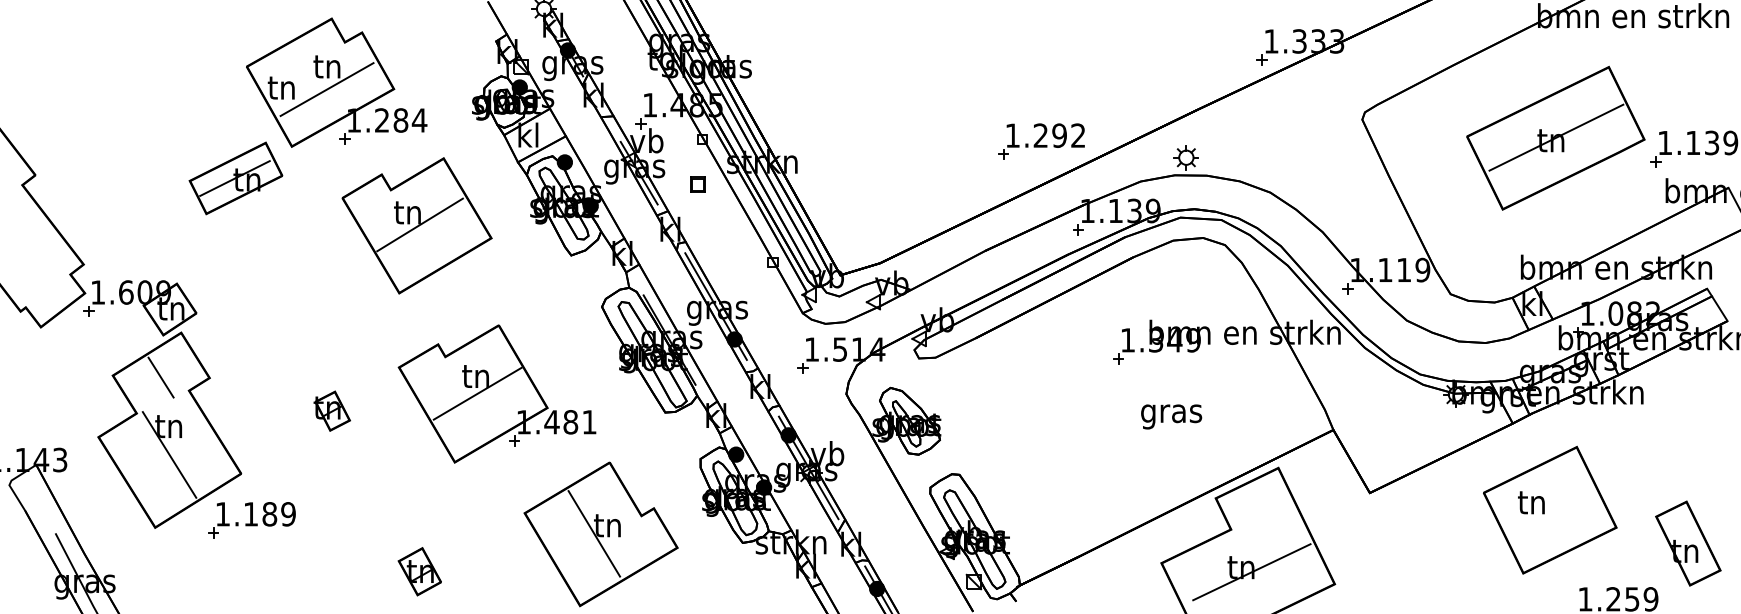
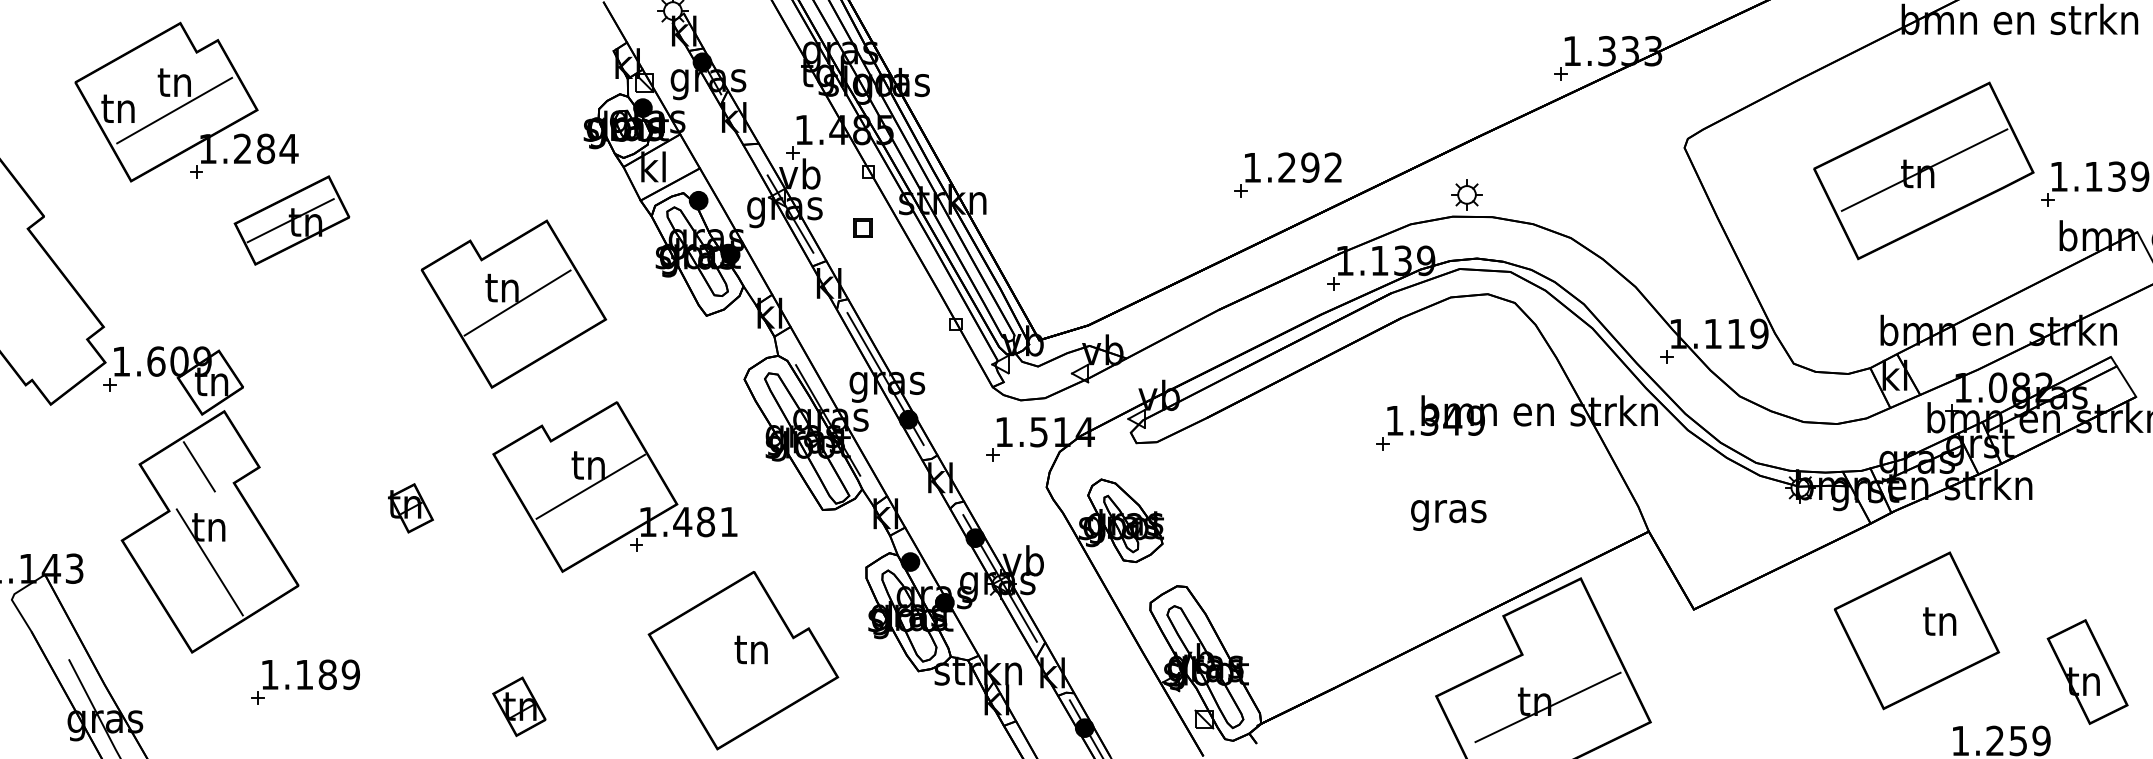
part: (336, 82) -> (186, 101), moved
part: (416, 225) -> (513, 303), moved
text: (1531, 502) -> (1939, 621), moved
part: (251, 519) -> (305, 681), moved
line: (593, 533) -> (734, 659), removed

